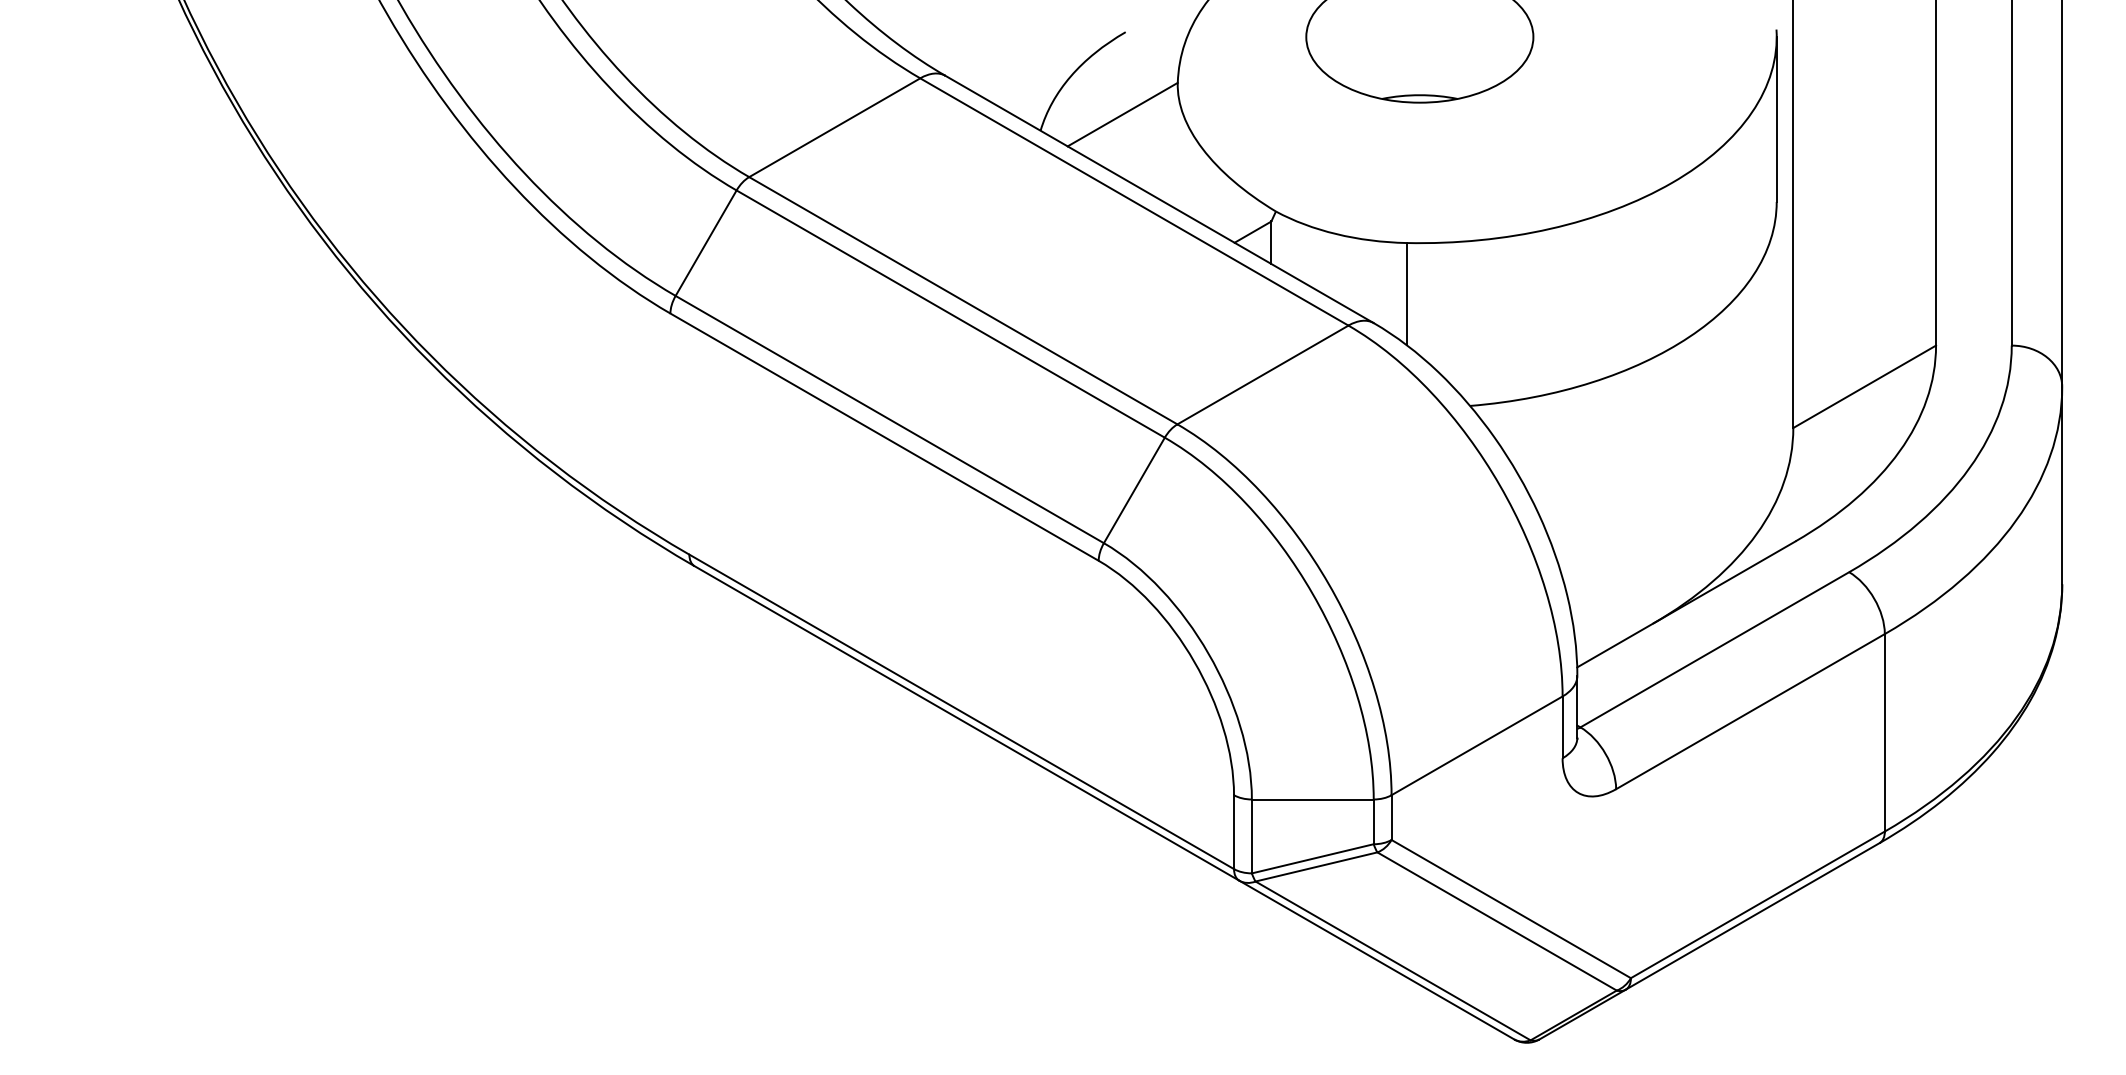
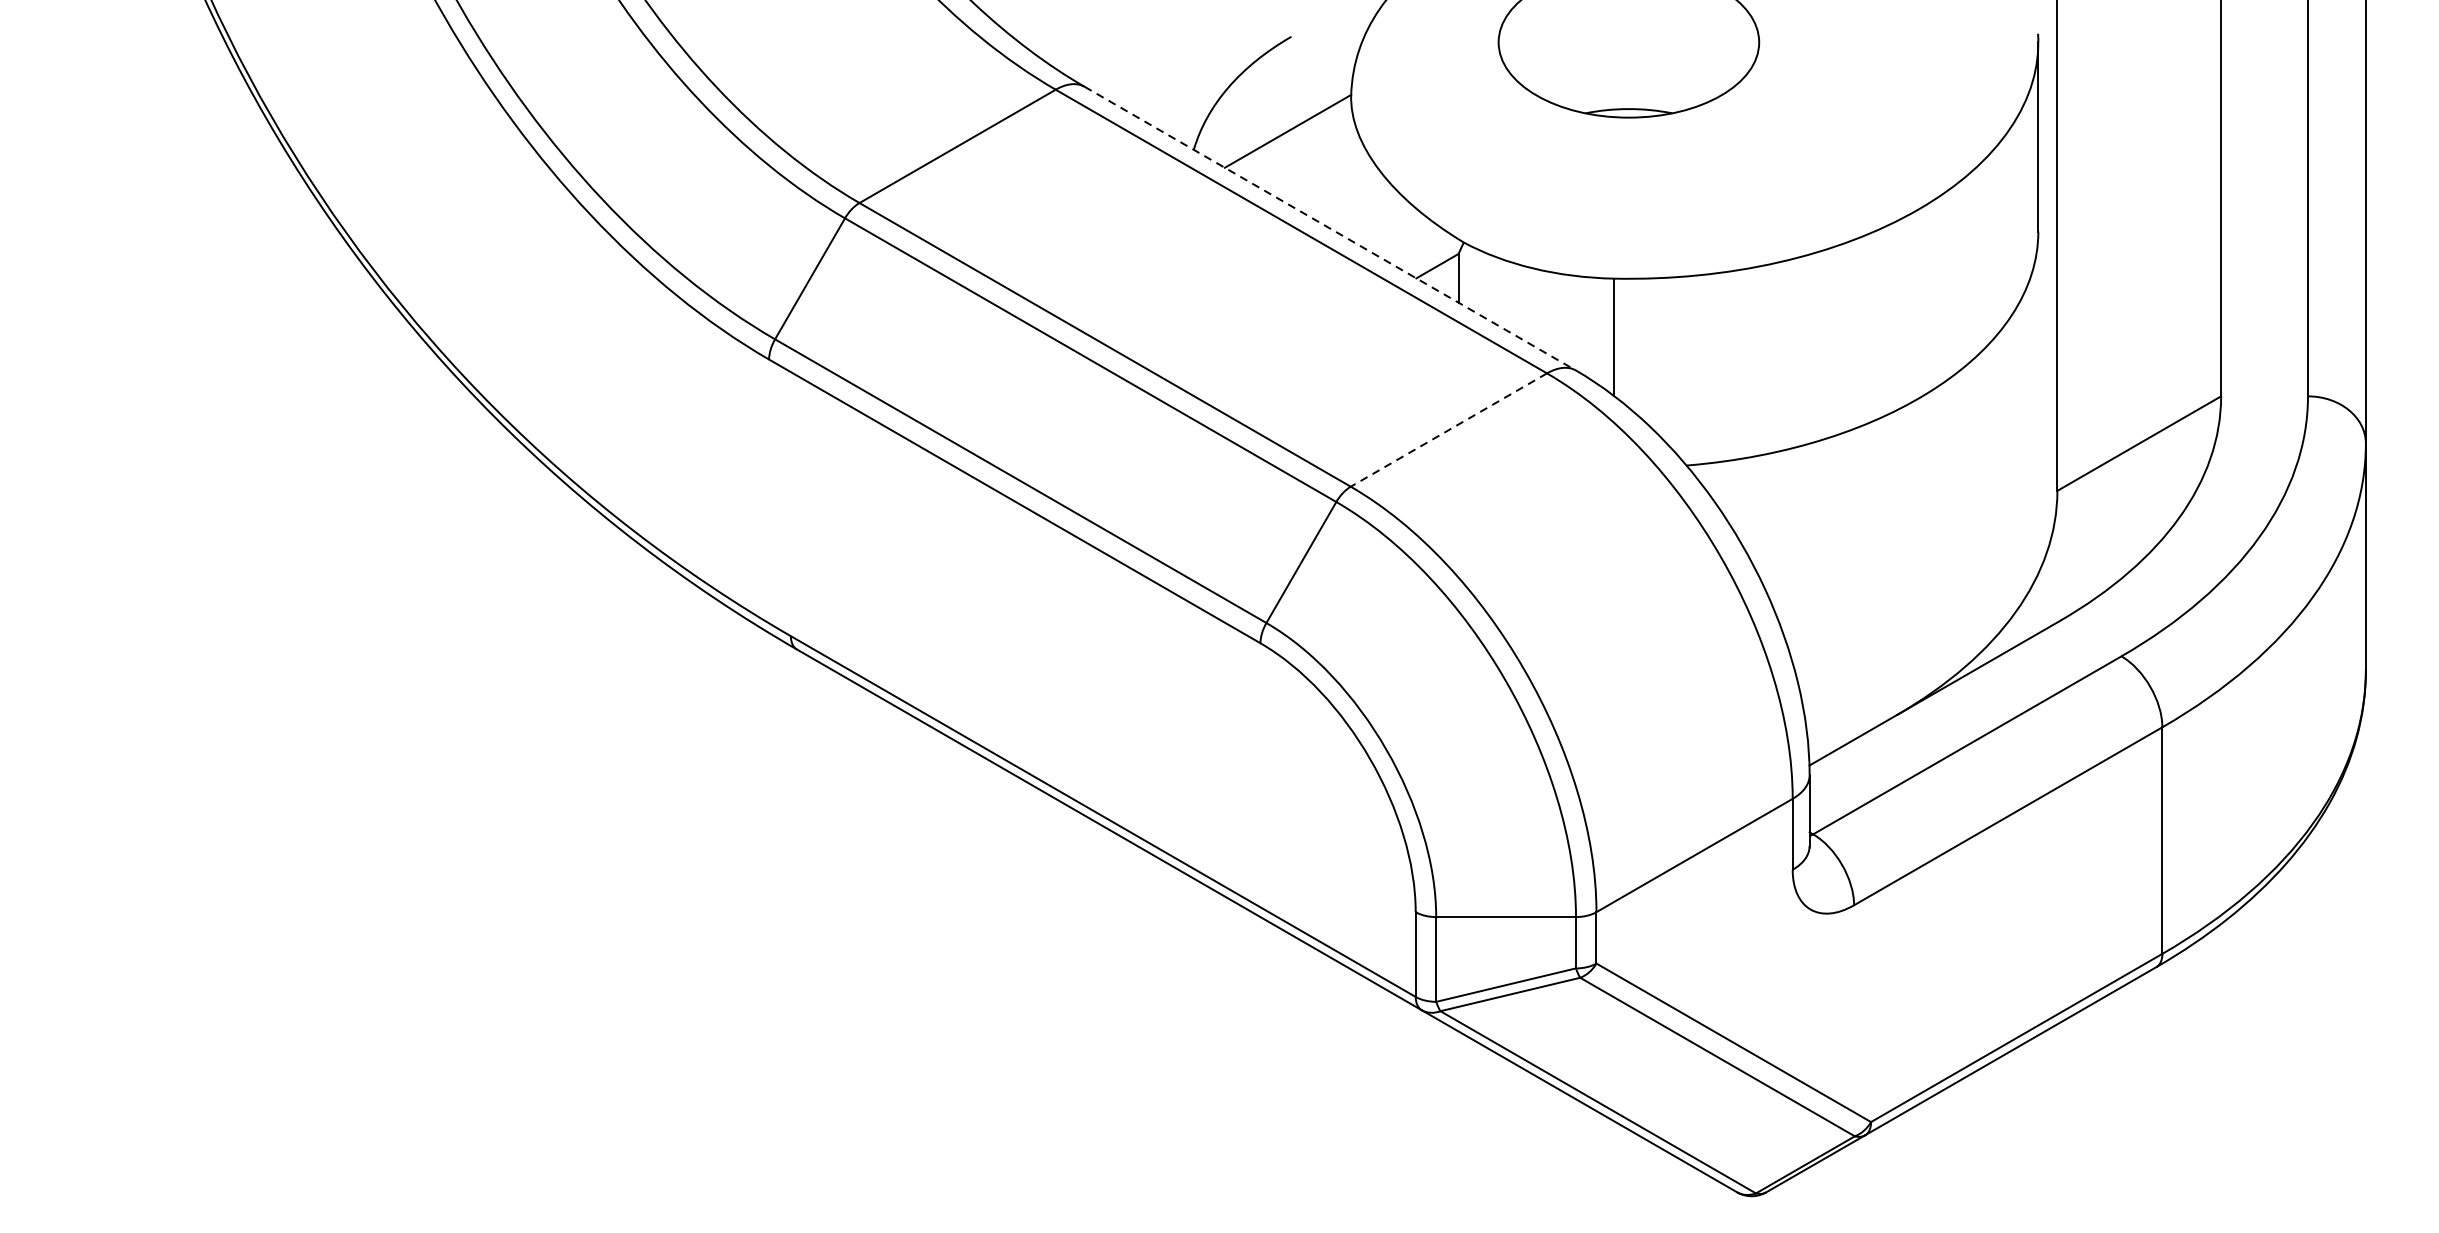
line: (1160, 199) -> (1331, 228), solid -> dashed
line: (1262, 375) -> (1448, 430), solid -> dashed

